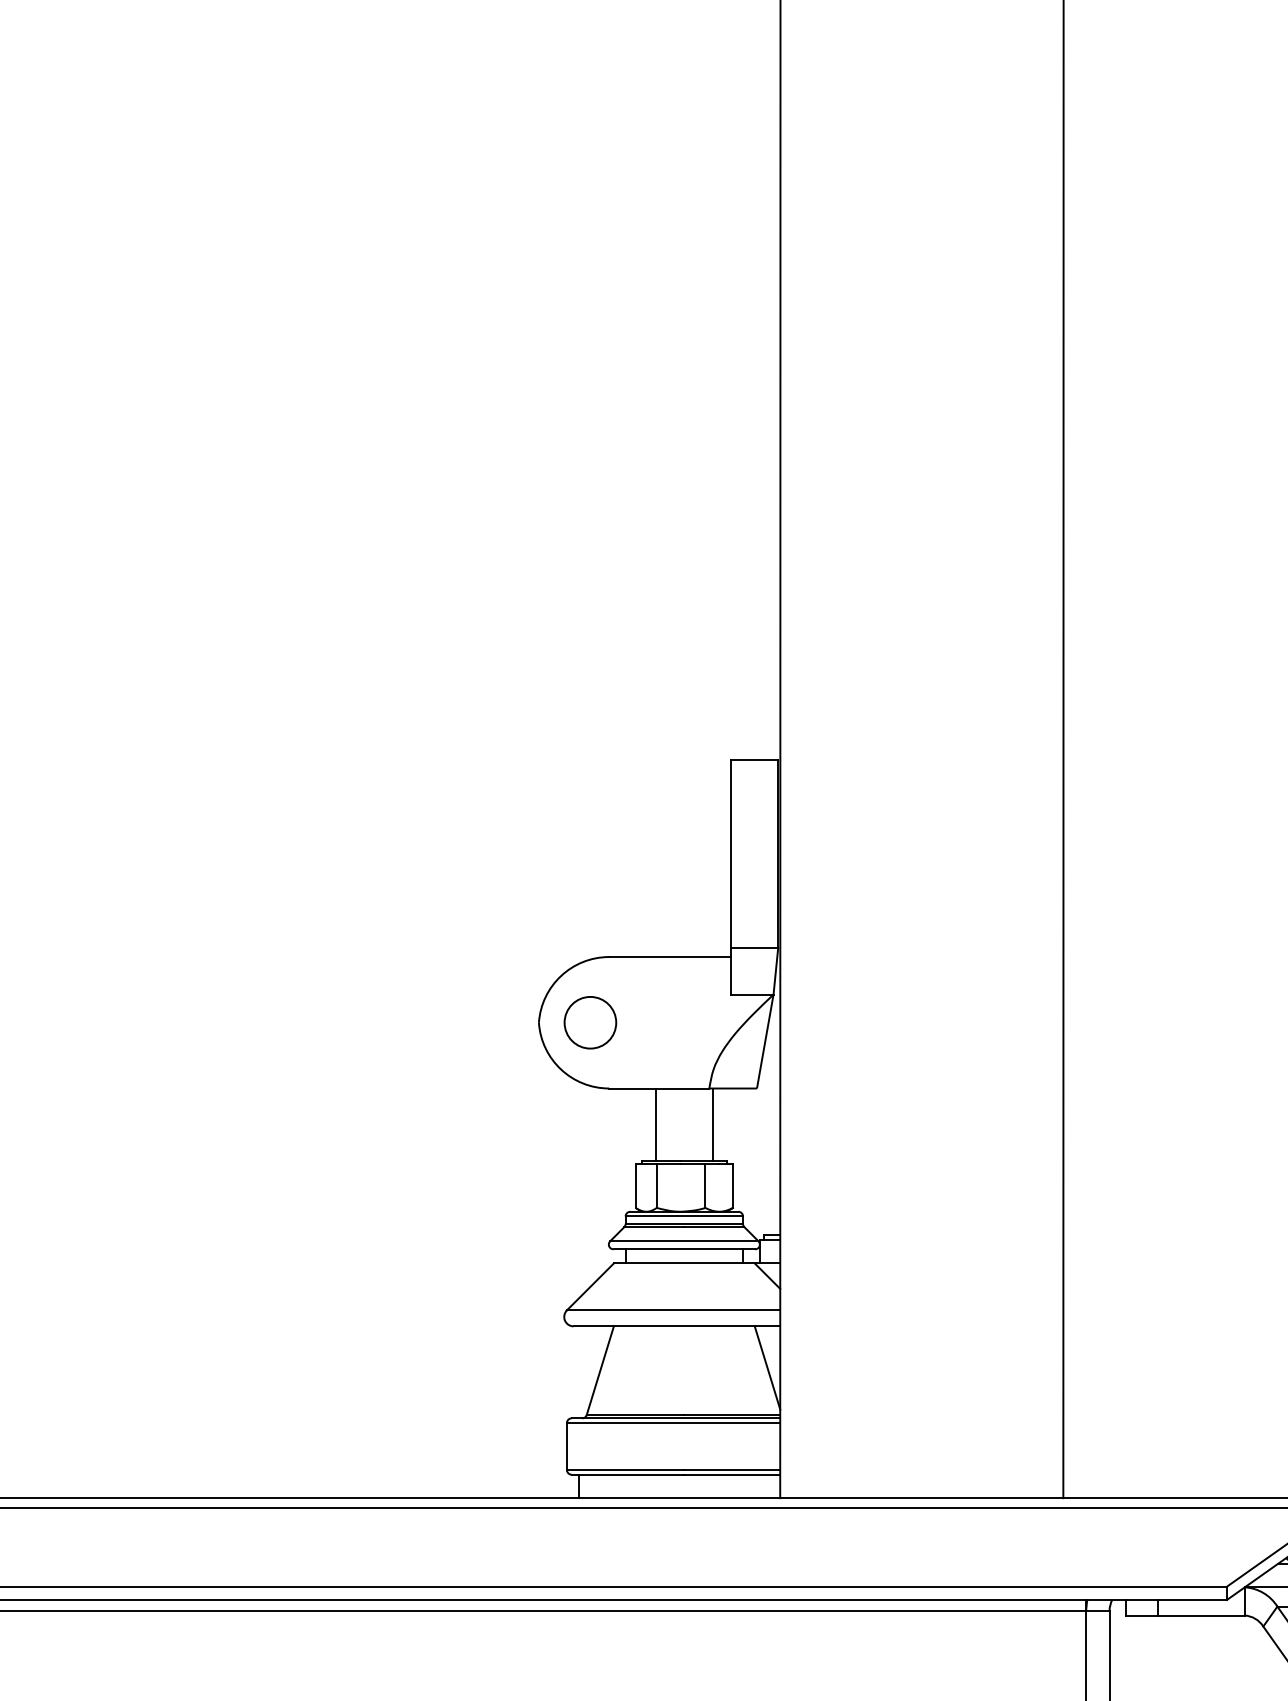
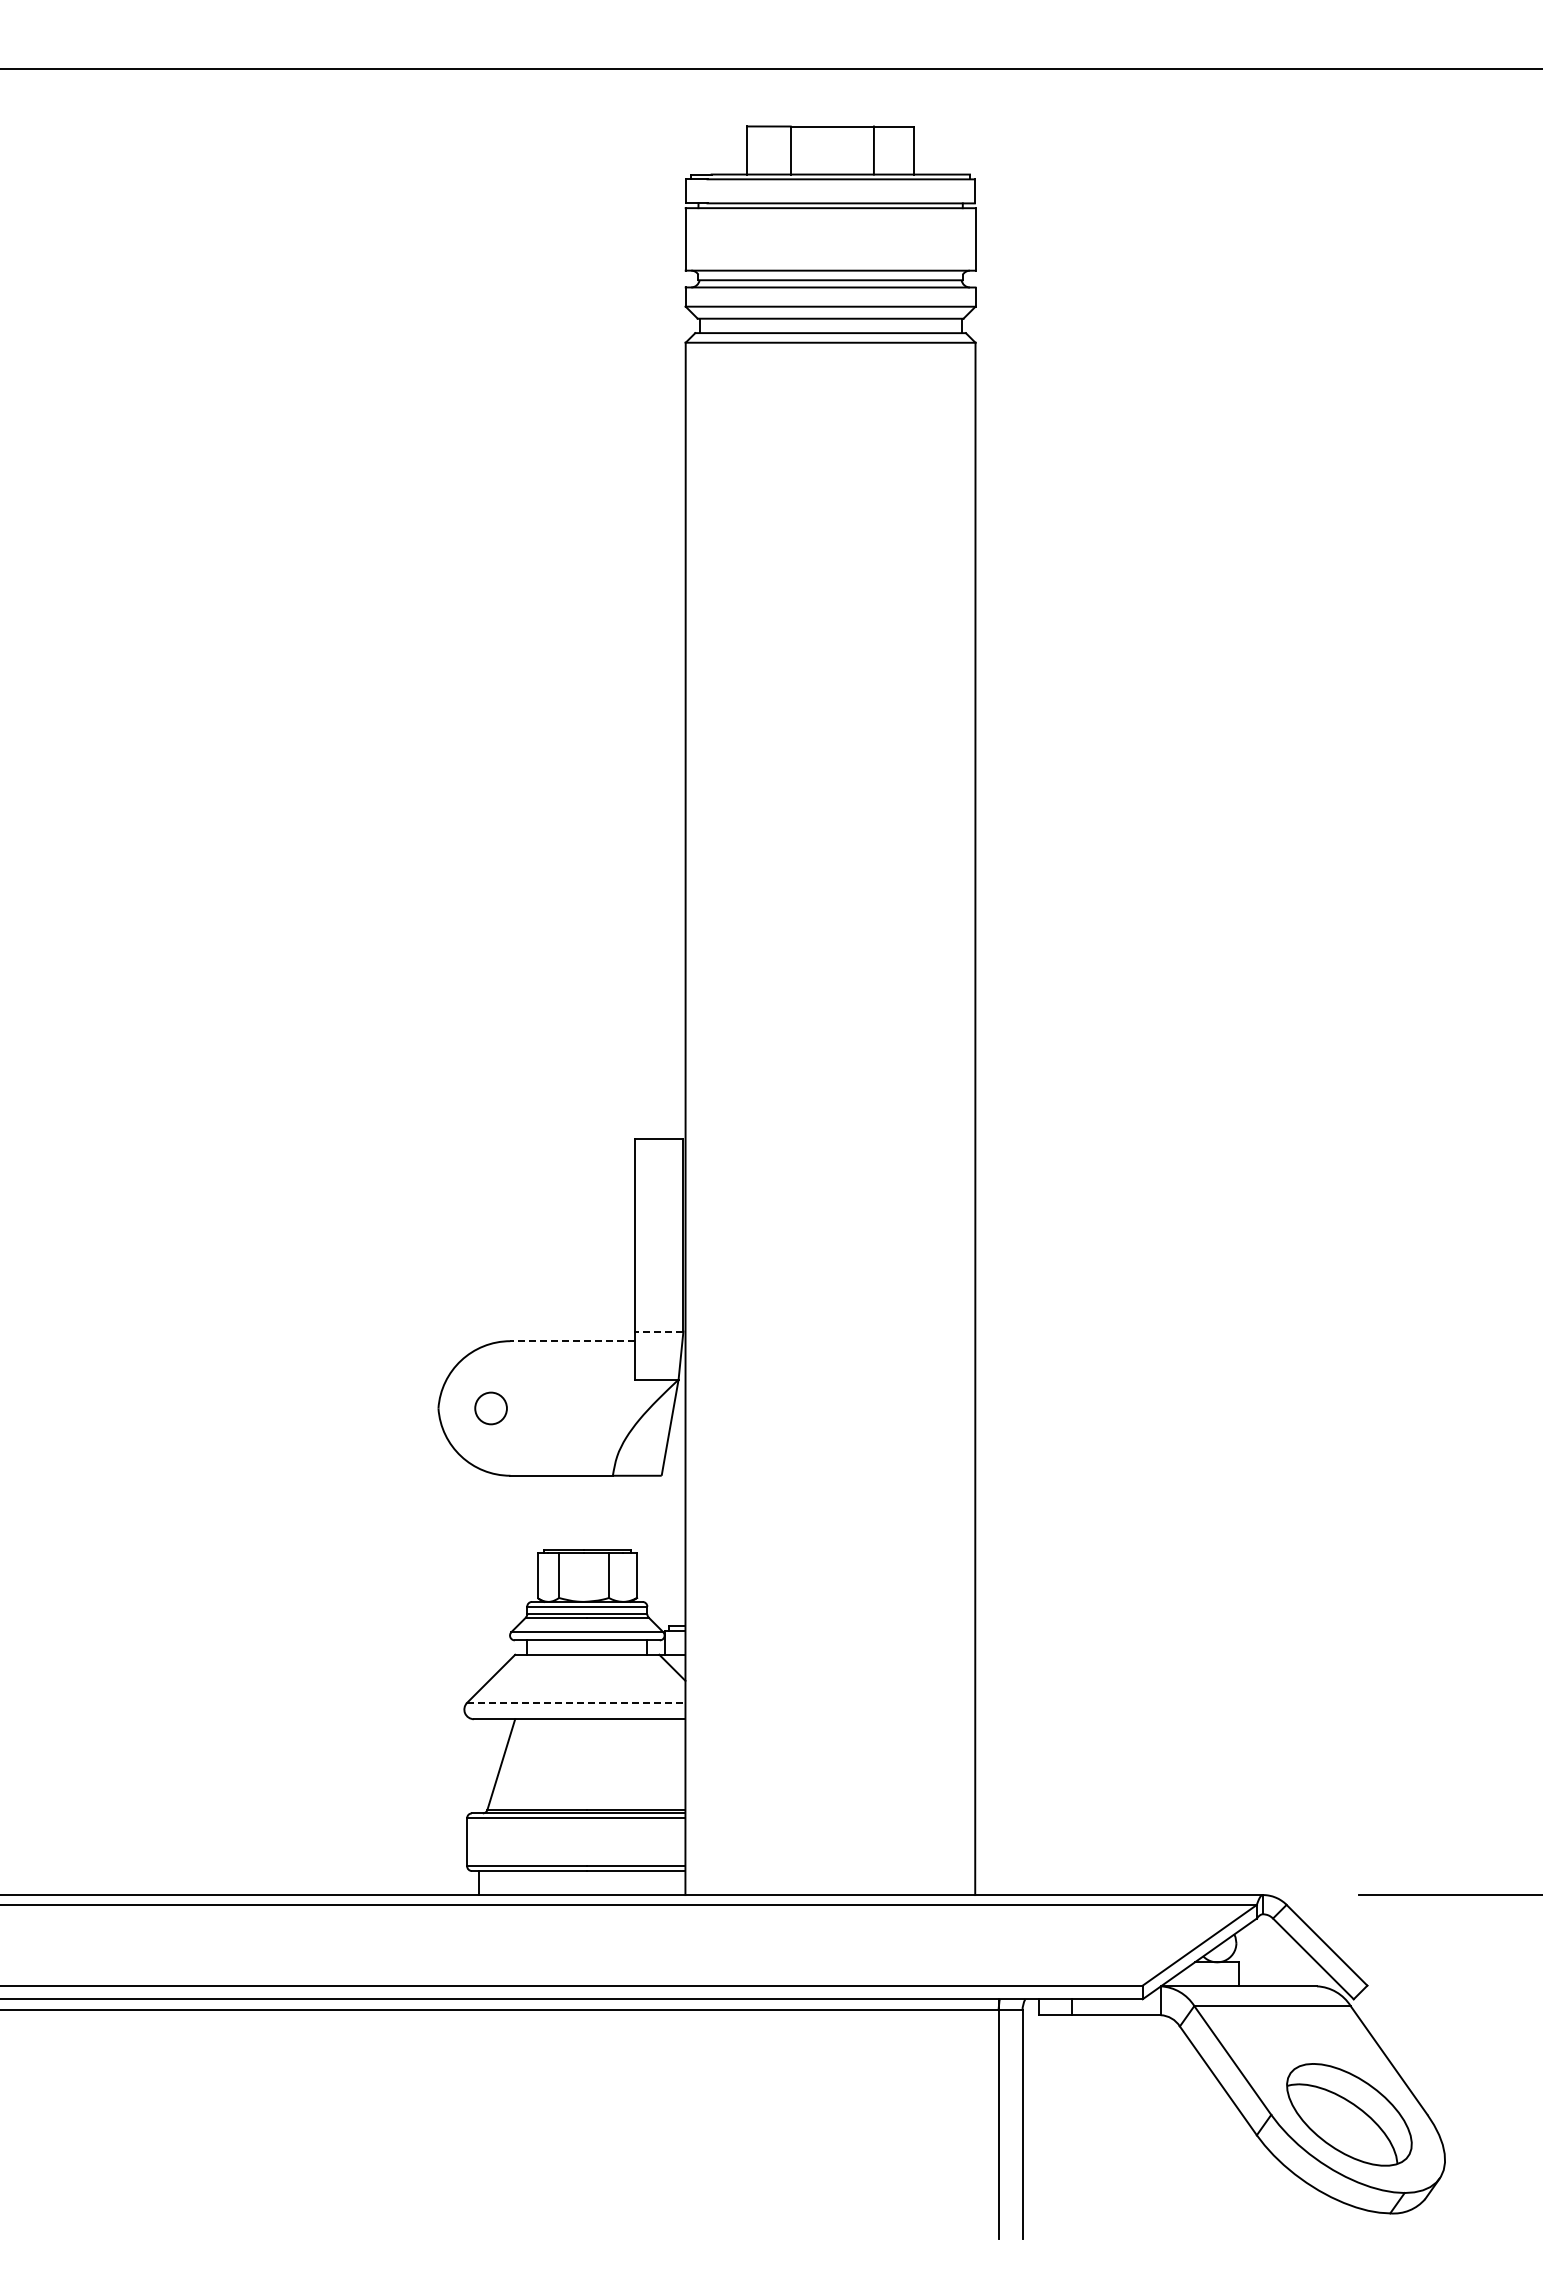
line: (753, 947) -> (658, 1331), solid -> dashed
line: (669, 957) -> (572, 1341), solid -> dashed
circle: (589, 1022) -> (490, 1408), size x0.6
line: (656, 1124) -> (558, 1512), removed
line: (712, 1124) -> (616, 1512), removed
line: (673, 1310) -> (576, 1702), solid -> dashed
line: (767, 1367) -> (672, 1761), removed

